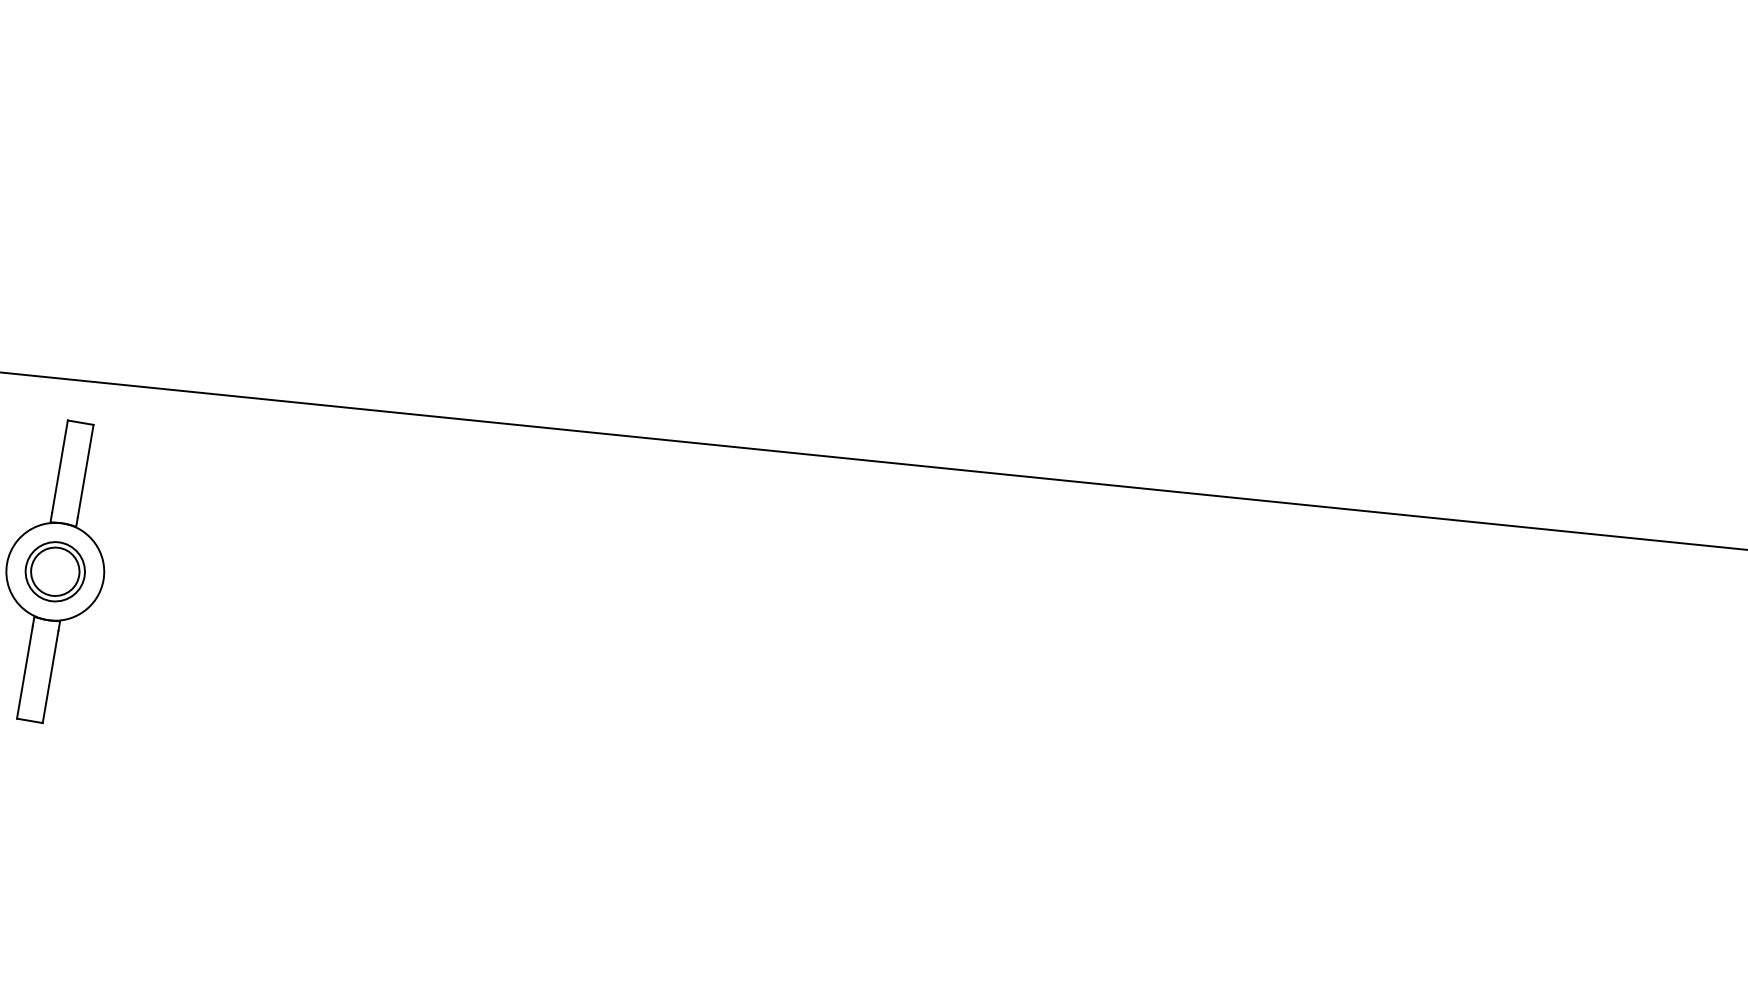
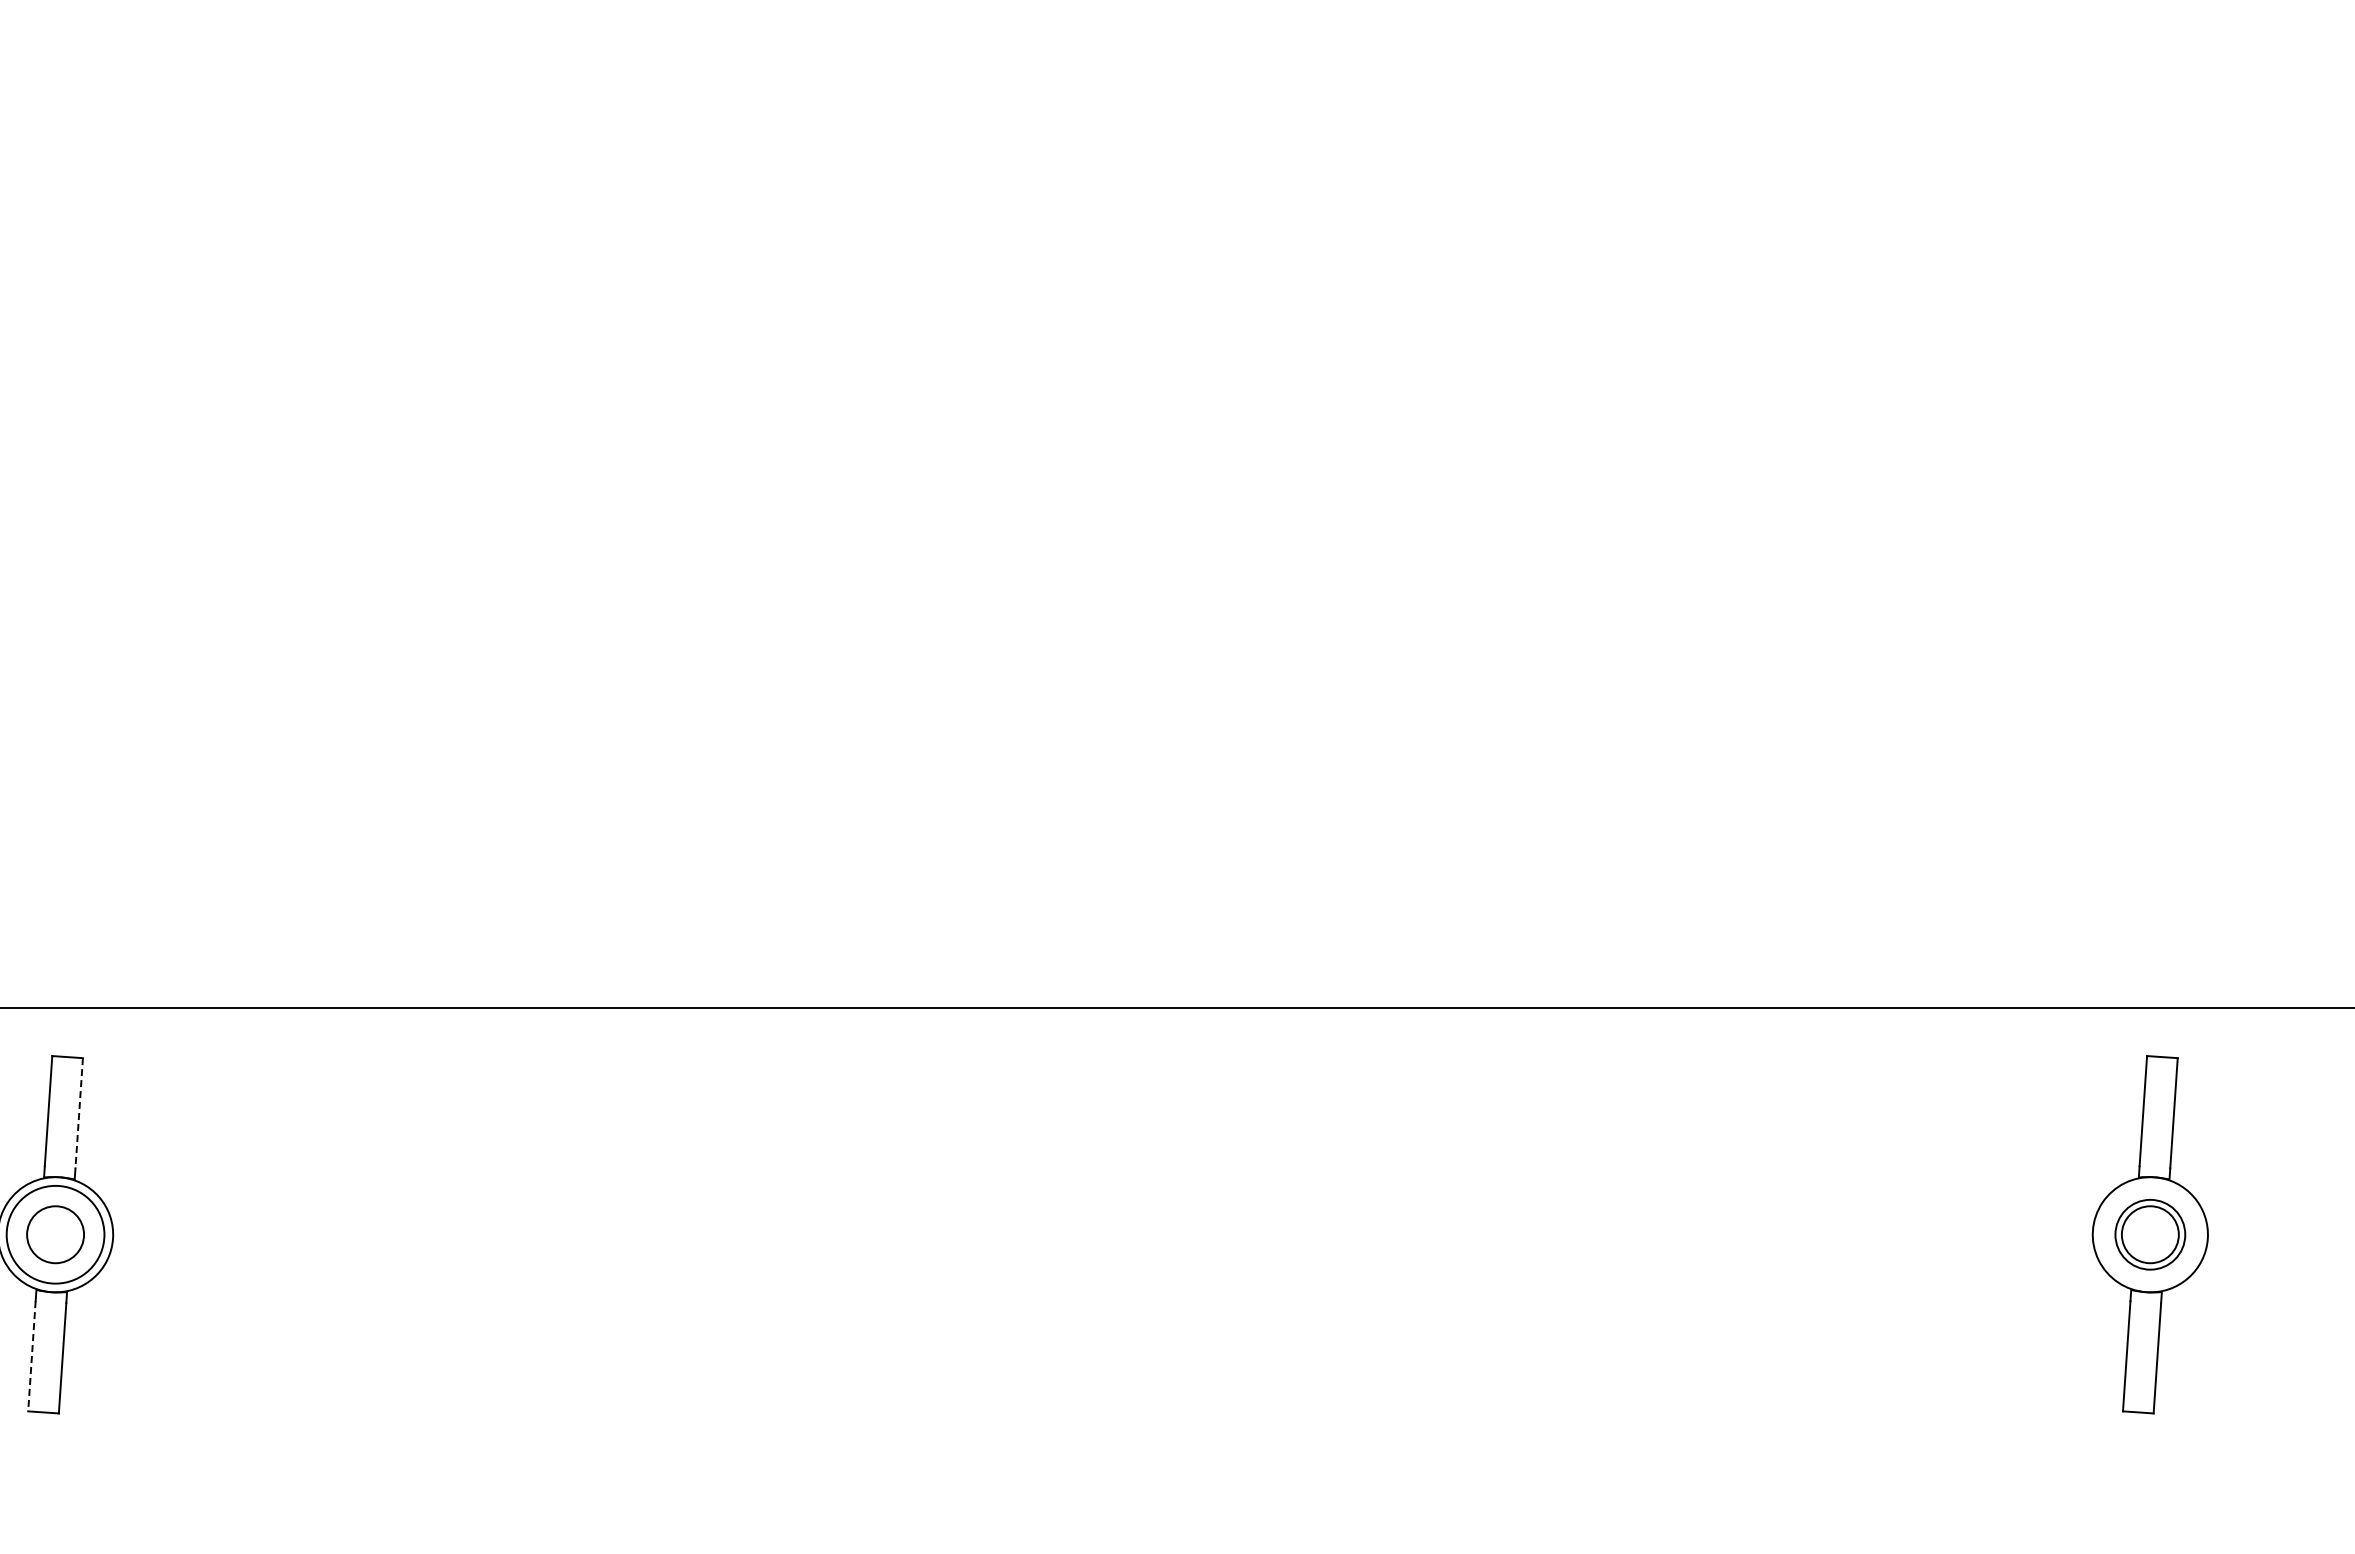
line: (85, 471) -> (79, 1113), solid -> dashed
circle: (55, 571) -> (55, 1234), size x1.4
line: (24, 672) -> (31, 1356), solid -> dashed

